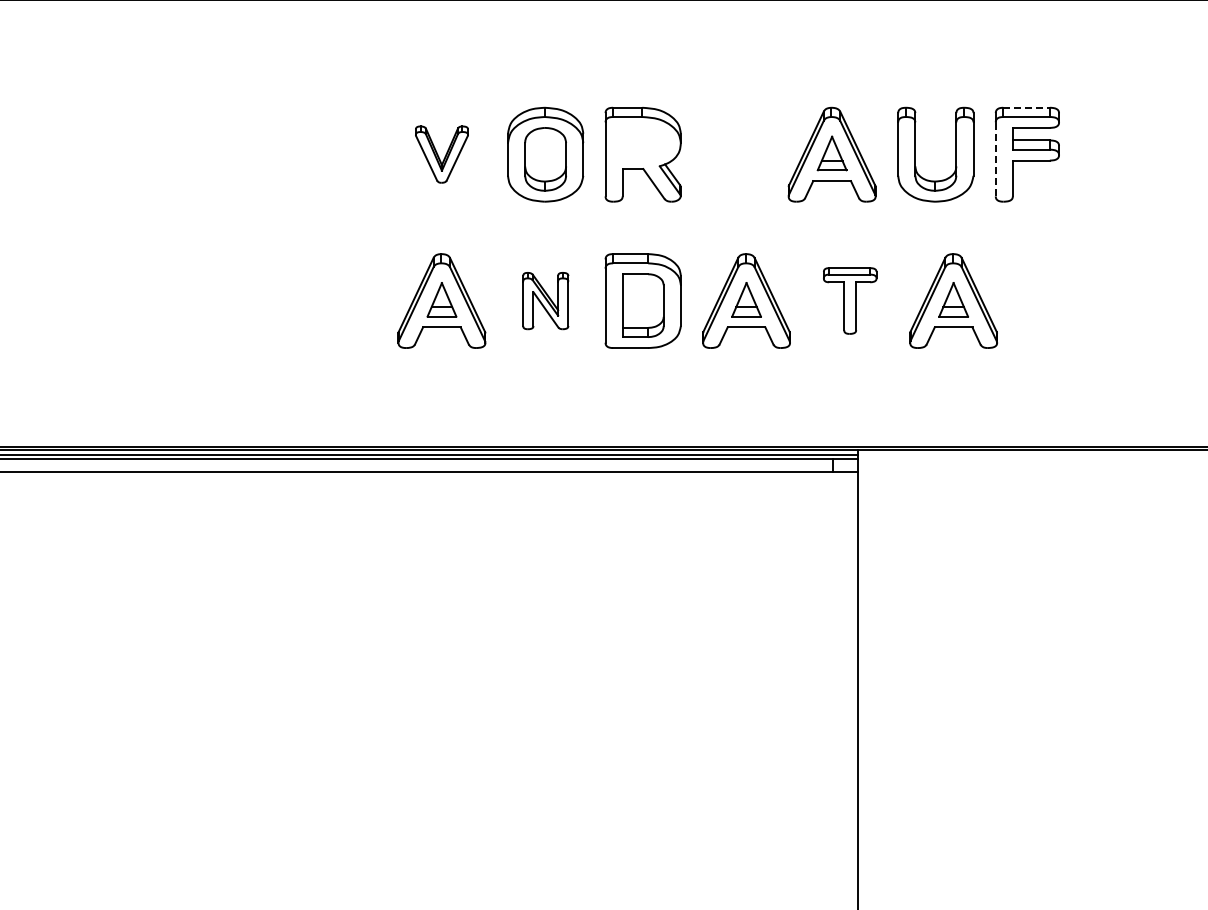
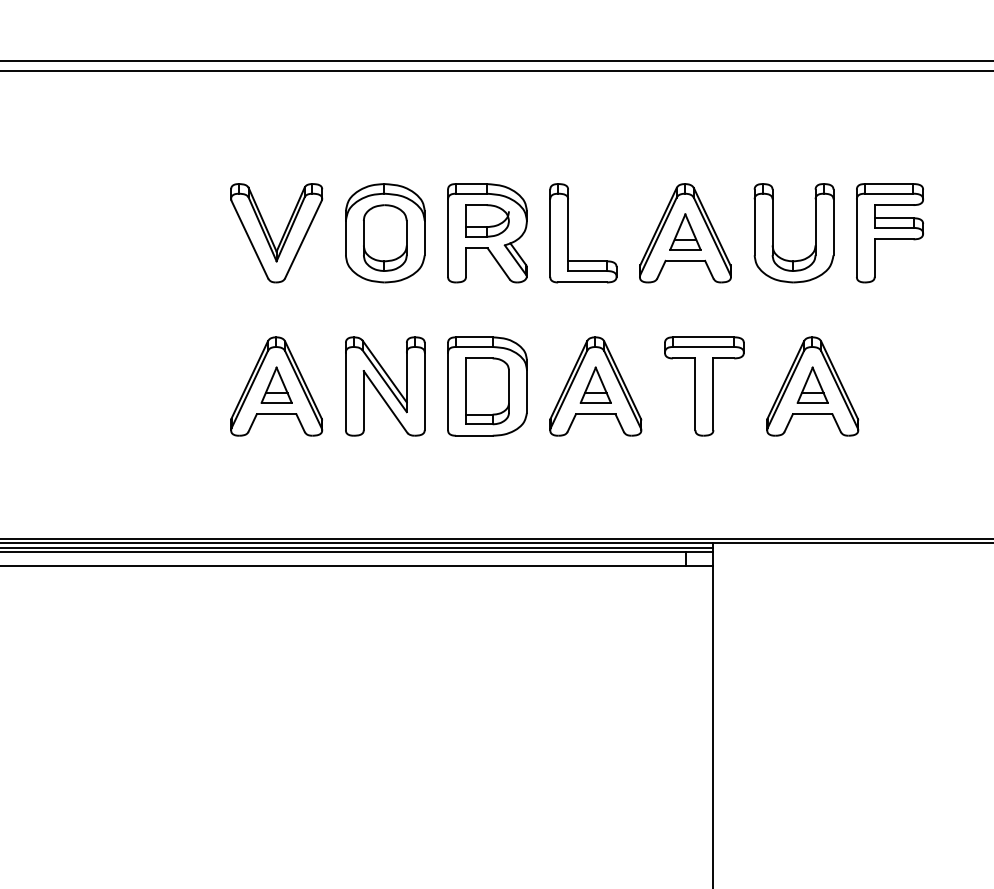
line: (1027, 107) -> (890, 183), dashed -> solid
part: (643, 142) -> (487, 220), added
part: (441, 154) -> (276, 232), size x1.67
part: (720, 154) -> (568, 232), added
line: (995, 158) -> (856, 237), dashed -> solid
part: (545, 300) -> (385, 385), size x1.67
part: (849, 300) -> (703, 385), size x1.43

